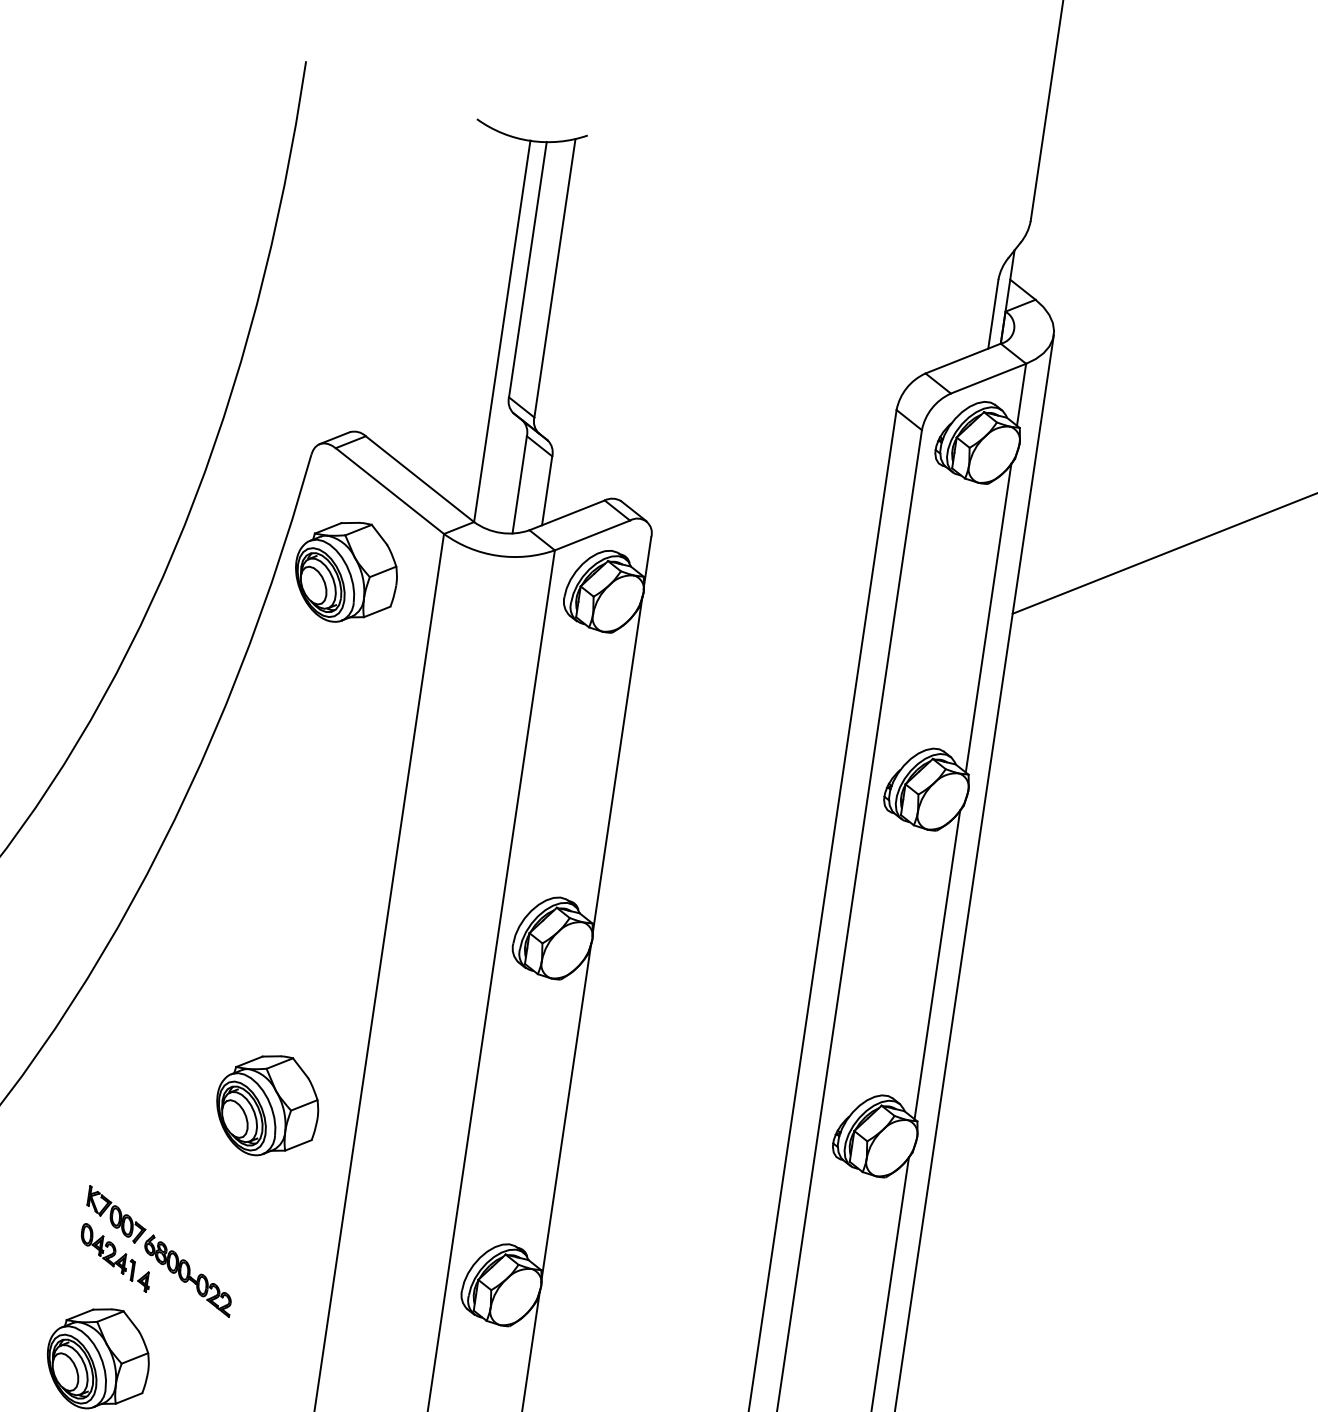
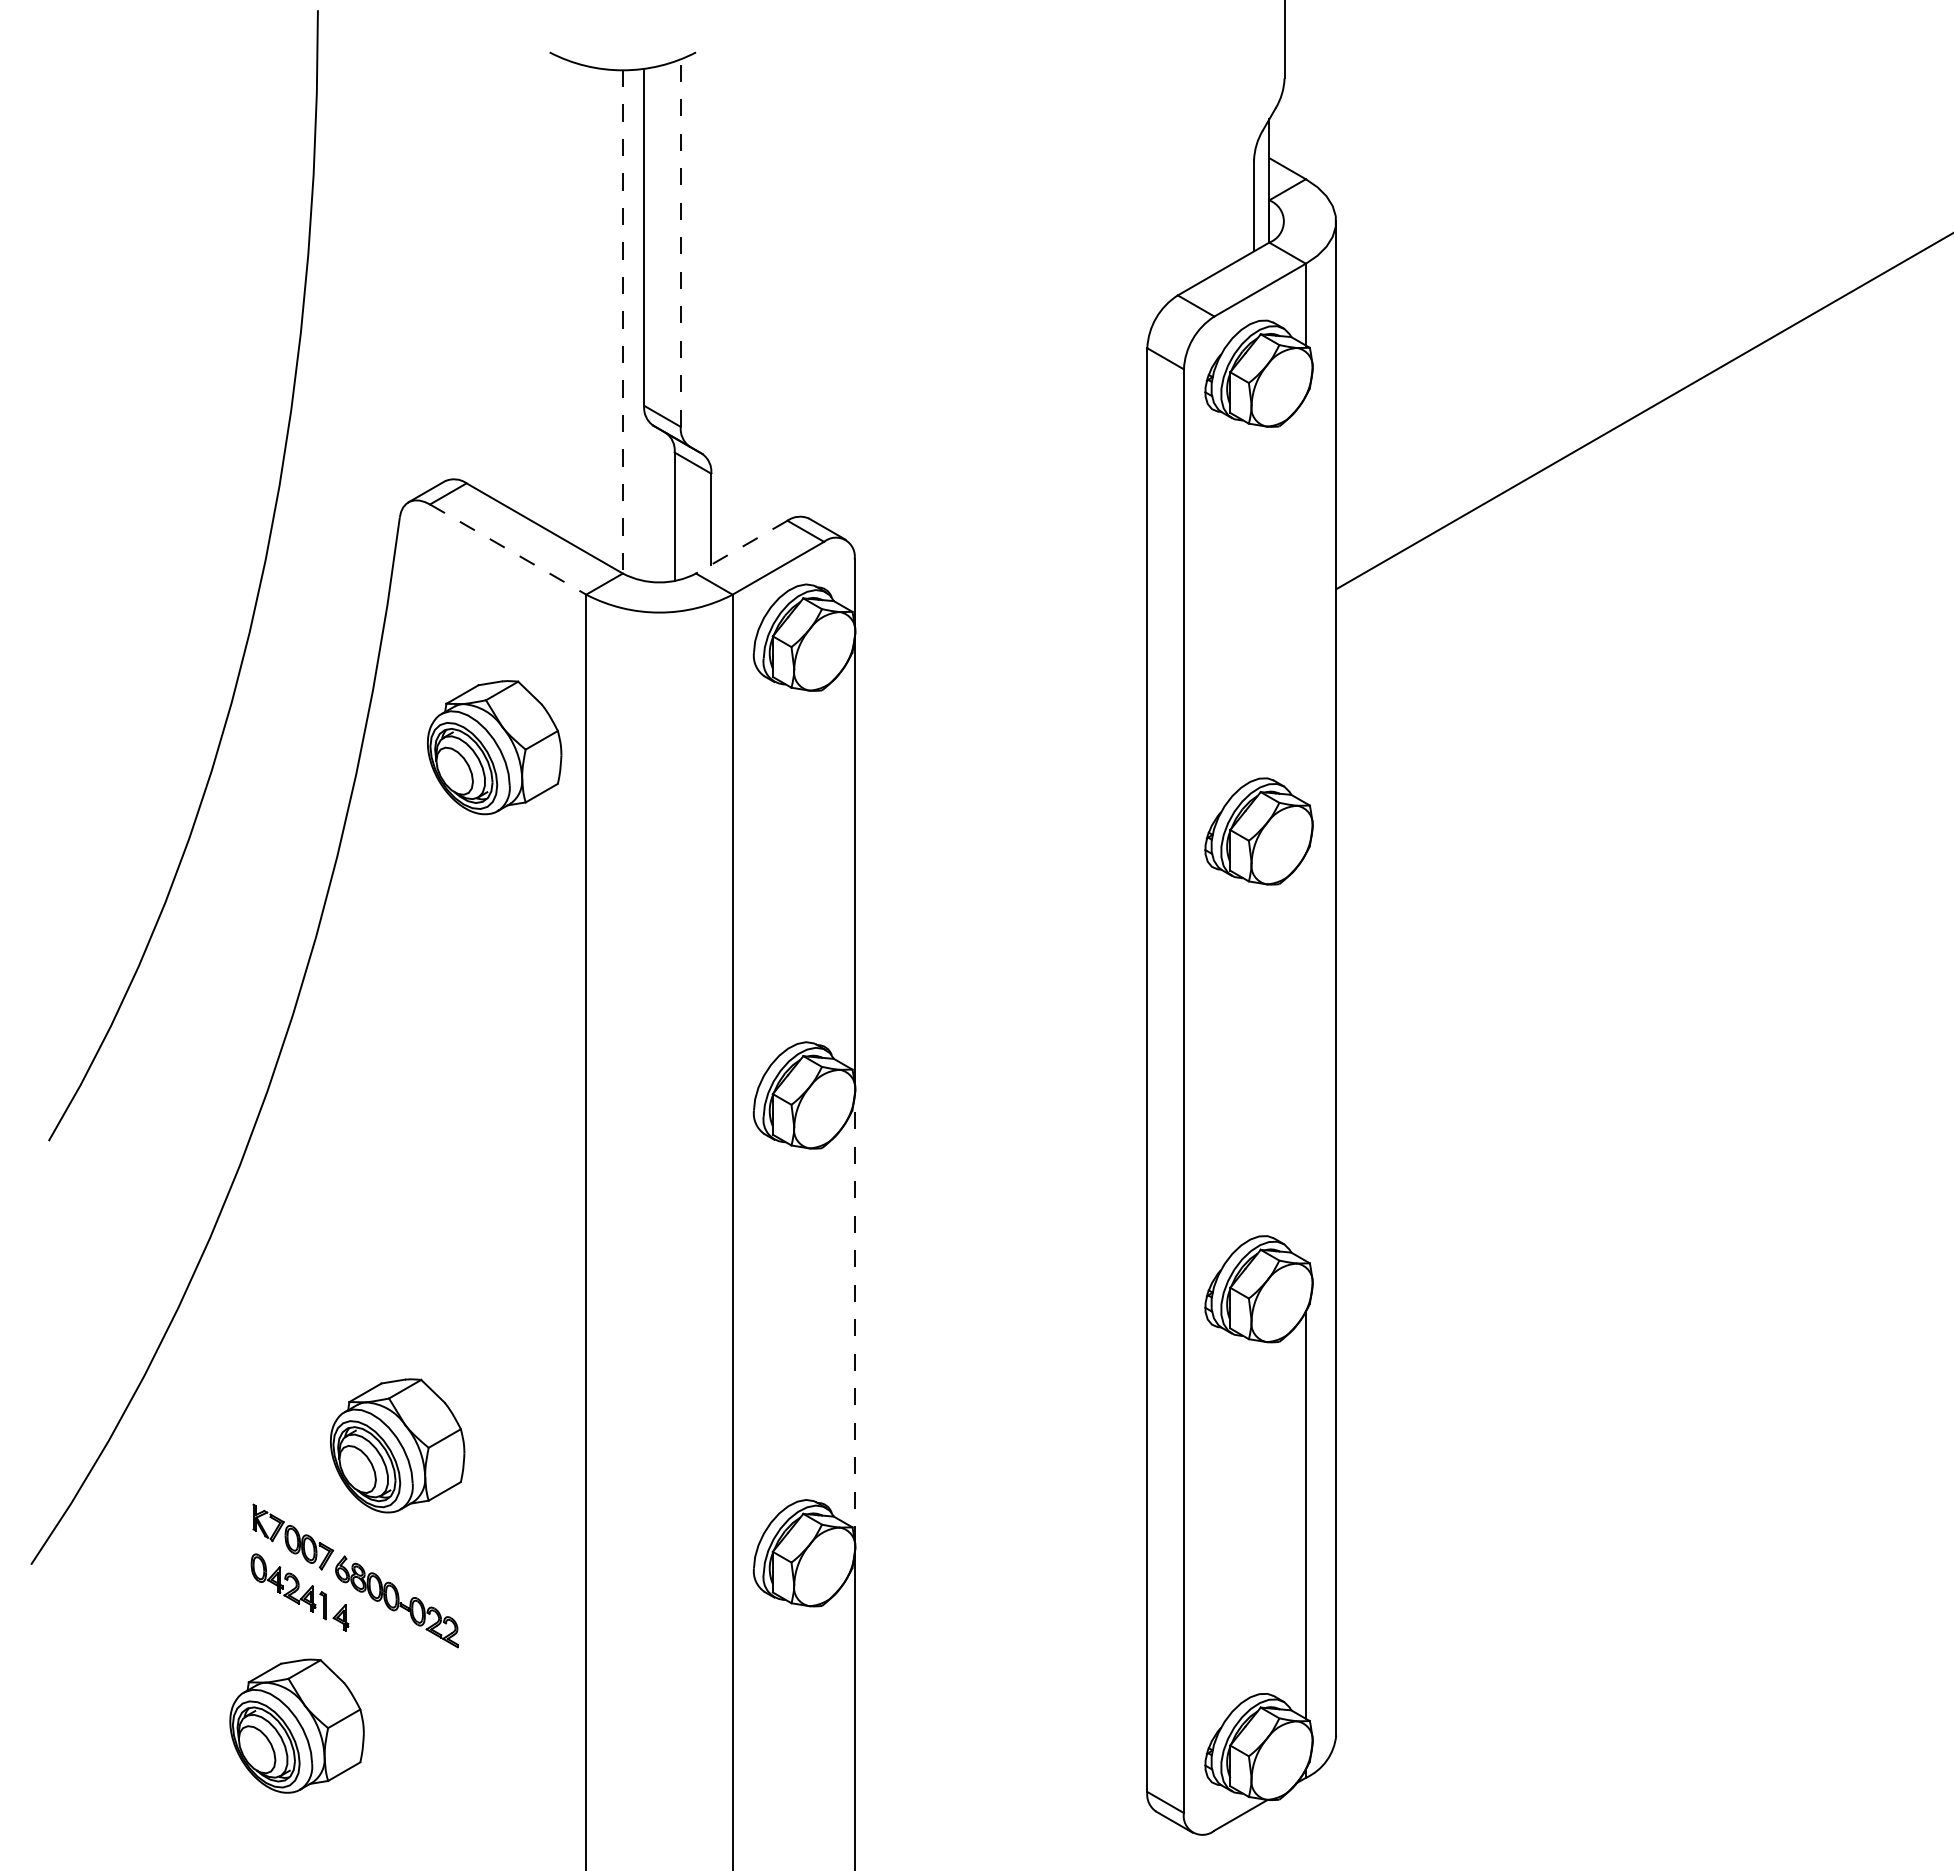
line: (554, 278) -> (680, 243), solid -> dashed
line: (502, 331) -> (622, 321), solid -> dashed
line: (390, 491) -> (508, 549), solid -> dashed
line: (566, 515) -> (741, 547), solid -> dashed
part: (346, 572) -> (494, 747), moved
line: (988, 618) -> (1305, 599), removed
line: (937, 965) -> (1305, 1057), removed
part: (267, 1105) -> (397, 1445), moved
line: (566, 1113) -> (854, 1319), solid -> dashed

